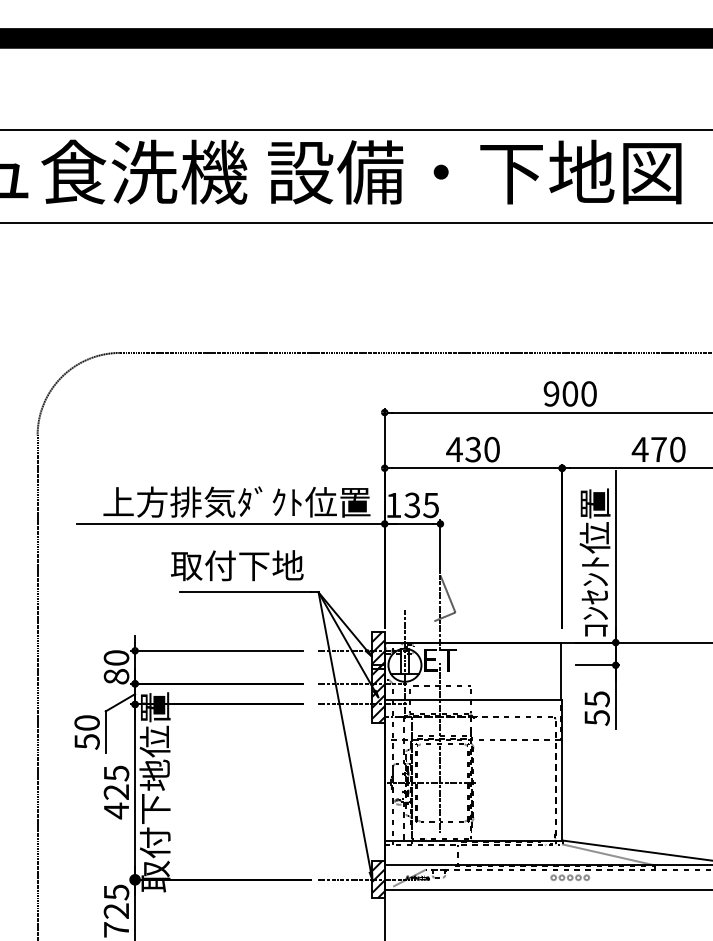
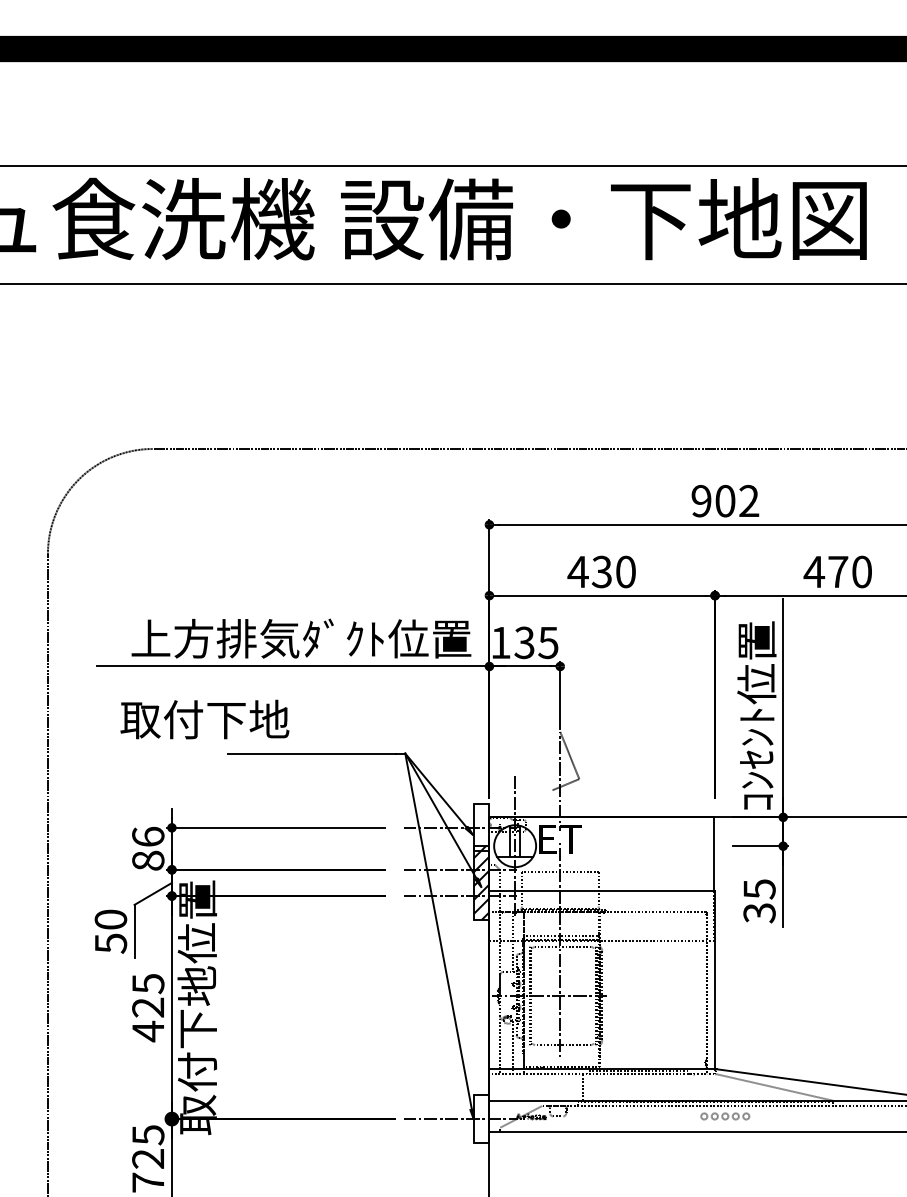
text: (589, 394) -> (749, 501), 900 -> 902
text: (236, 565) -> (204, 719), moved
hatch: (378, 650) -> (481, 827), removed
text: (116, 657) -> (148, 836), 80 -> 86
text: (596, 717) -> (758, 912), 55 -> 35
hatch: (378, 879) -> (481, 1118), removed

